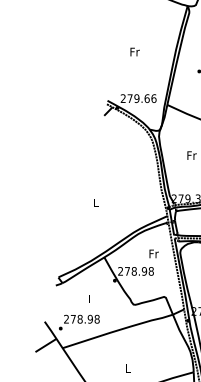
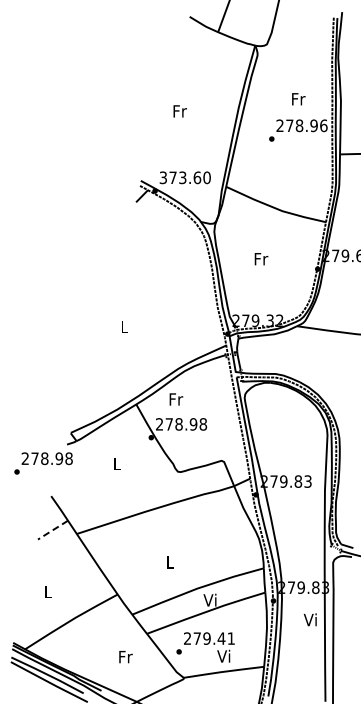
text: (138, 98) -> (184, 177), 279.66 -> 373.60
text: (154, 253) -> (176, 399), moved
text: (79, 322) -> (43, 463), moved
line: (45, 345) -> (52, 530), solid -> dashed

